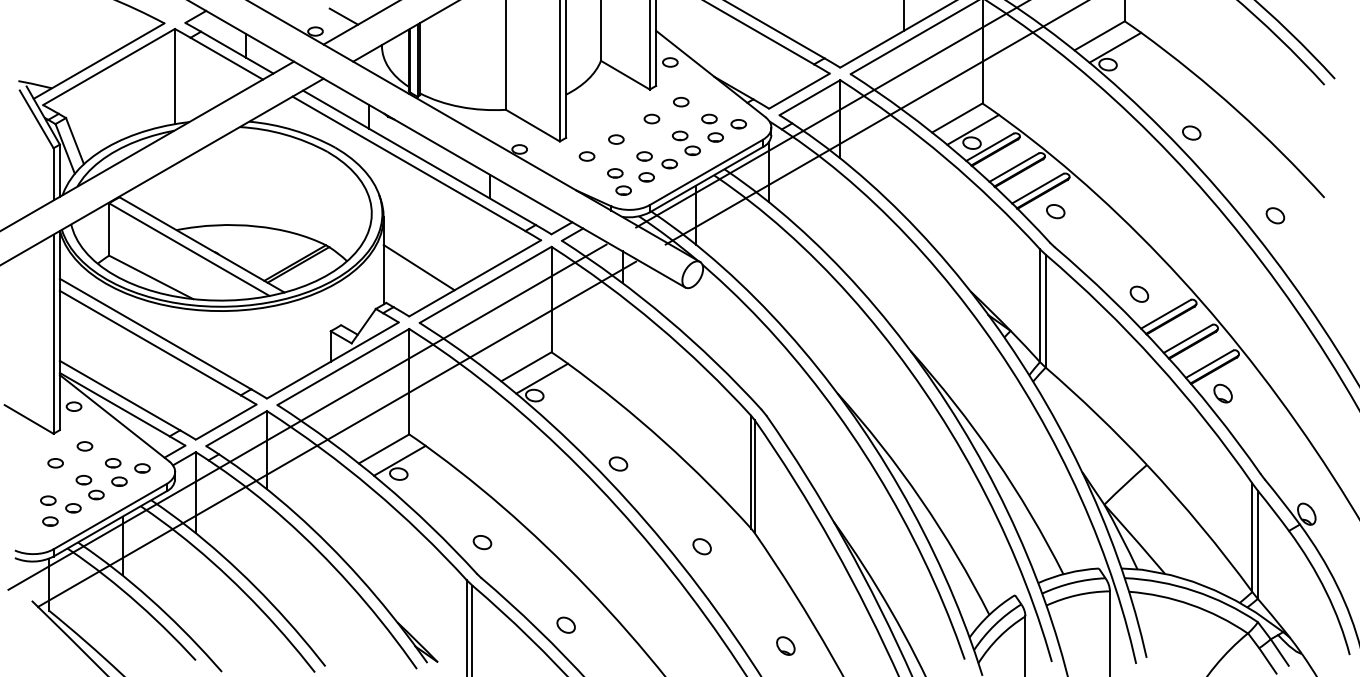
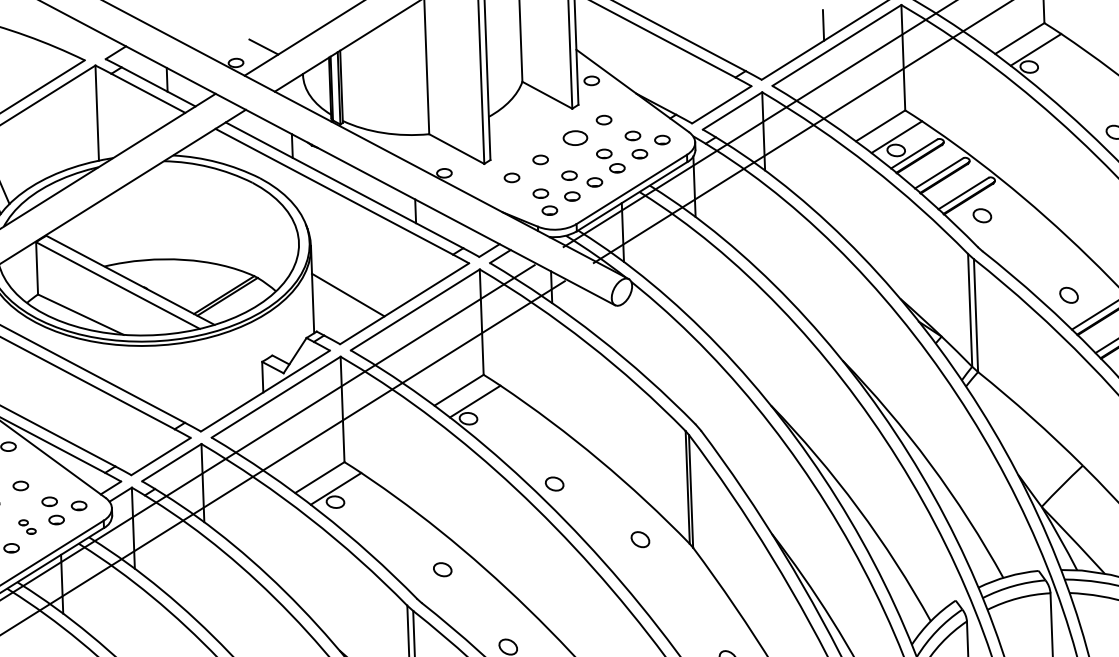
part: (651, 118) -> (575, 137), size x1.6
part: (89, 487) -> (26, 526), size x0.6
part: (482, 542) -> (442, 569), moved
part: (701, 546) -> (639, 539), moved

